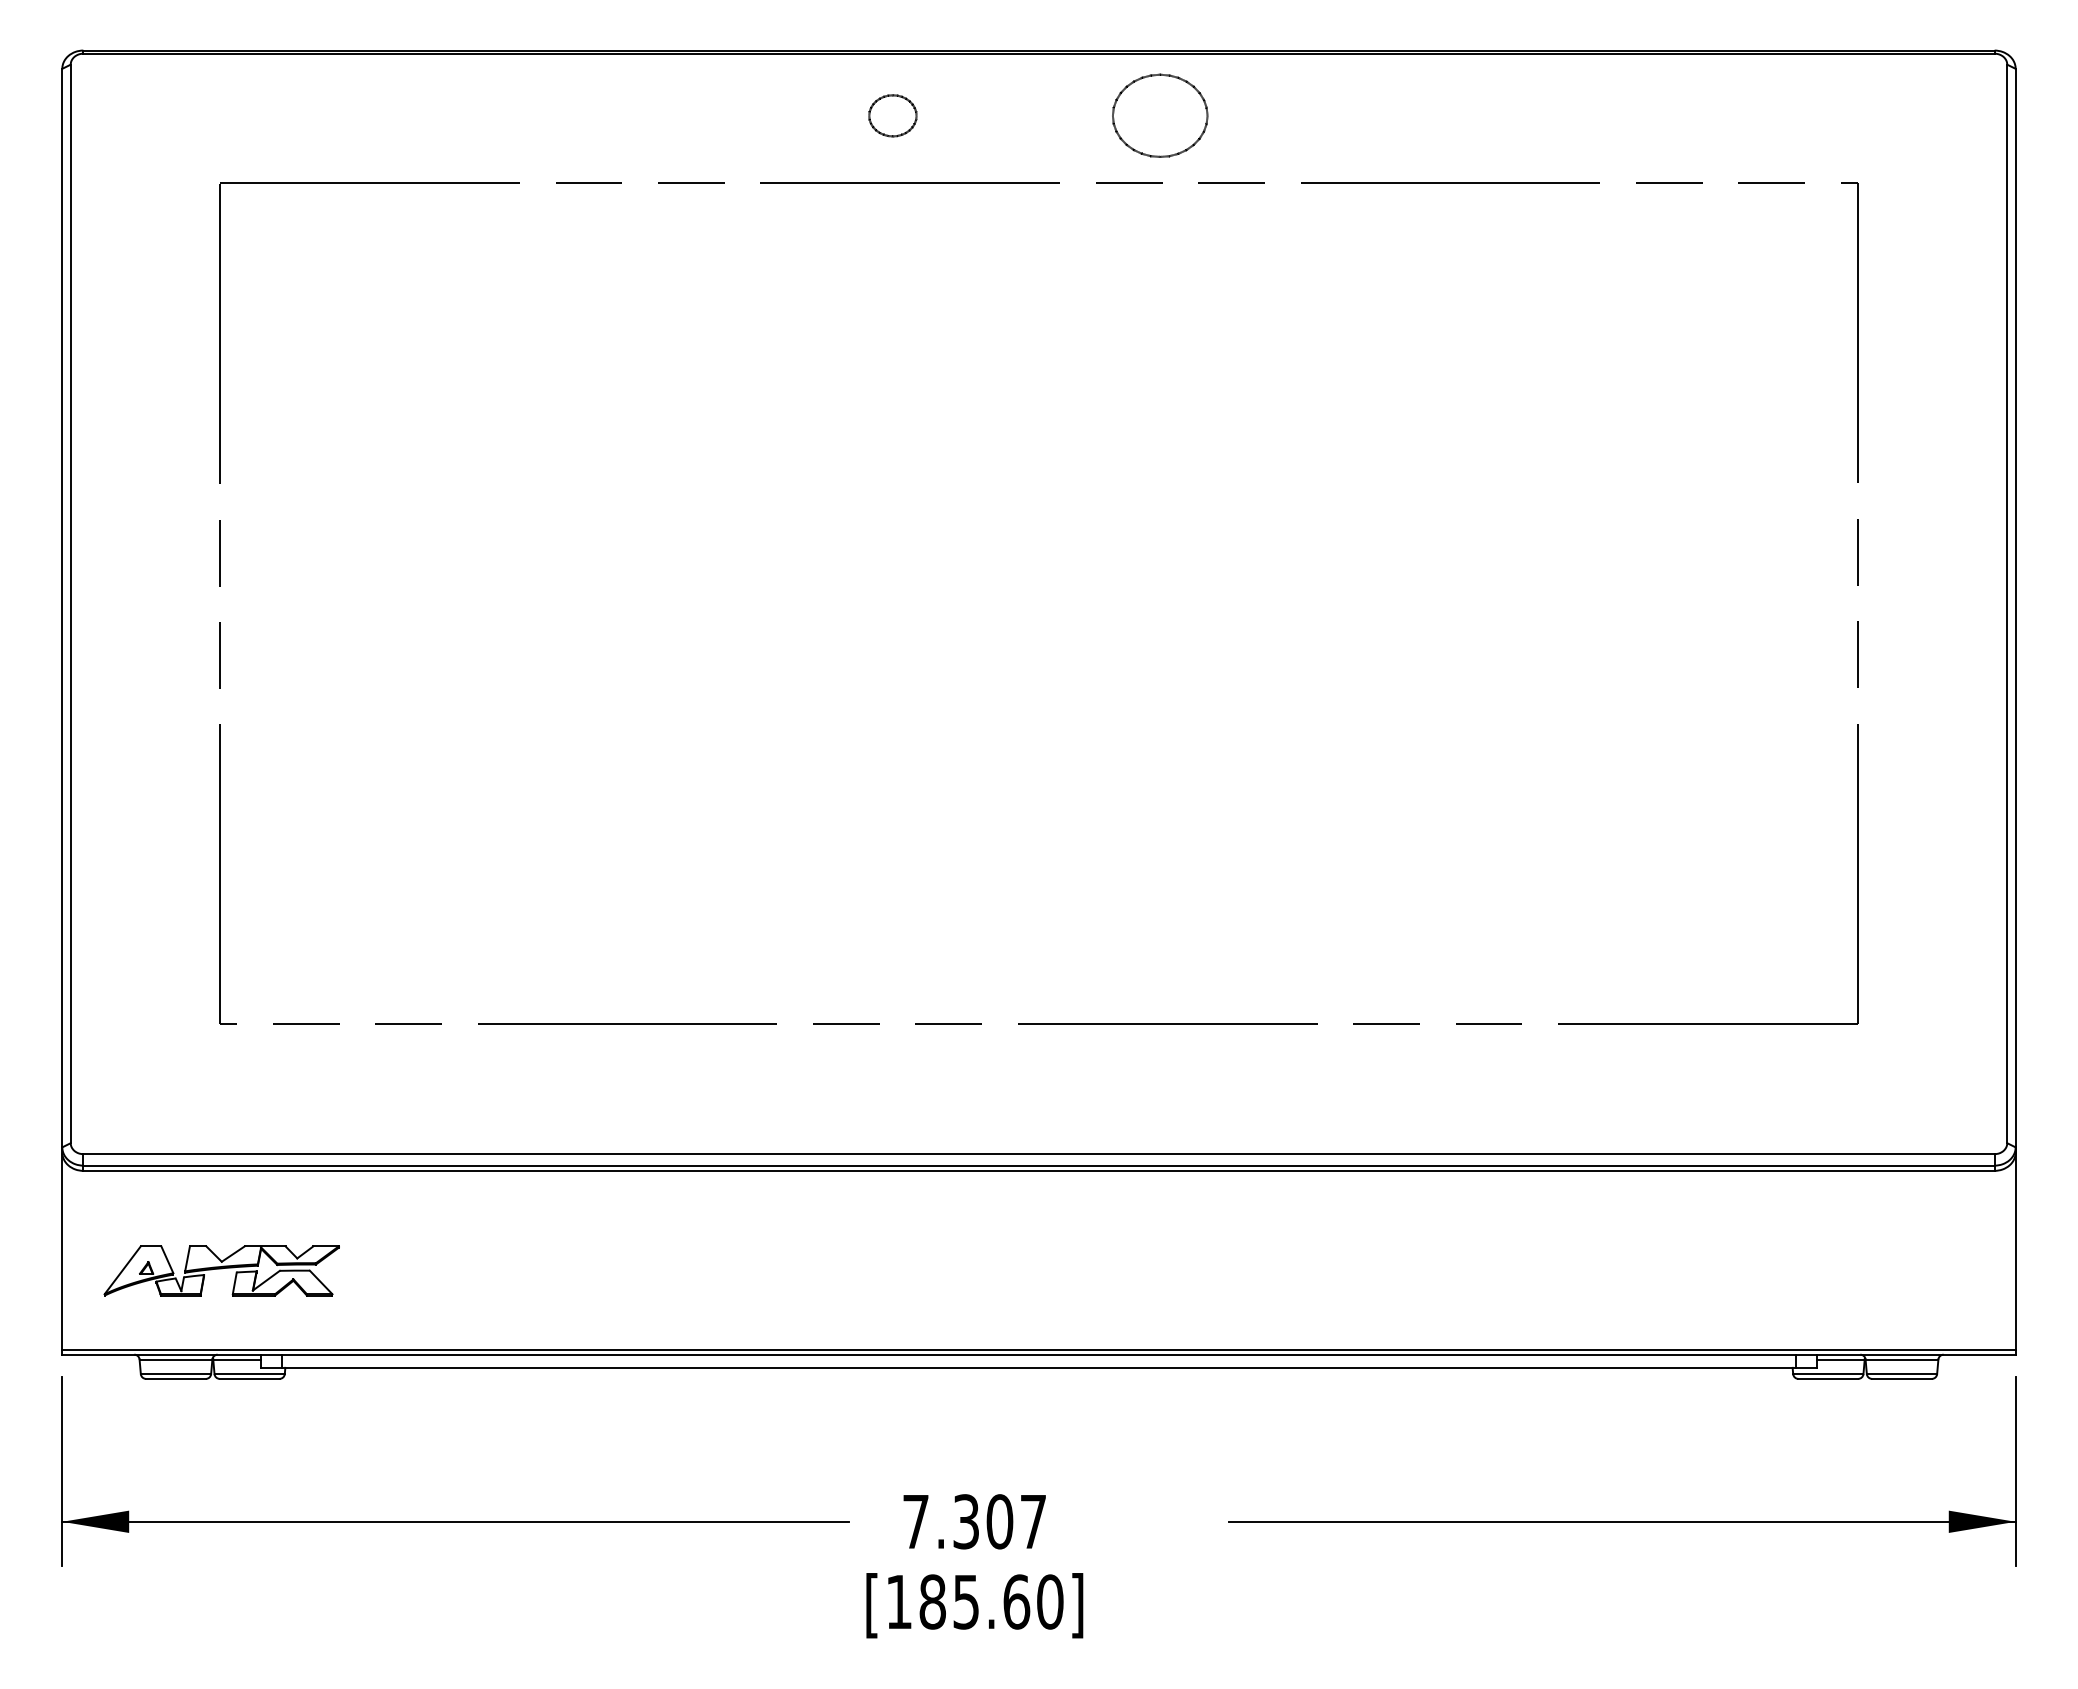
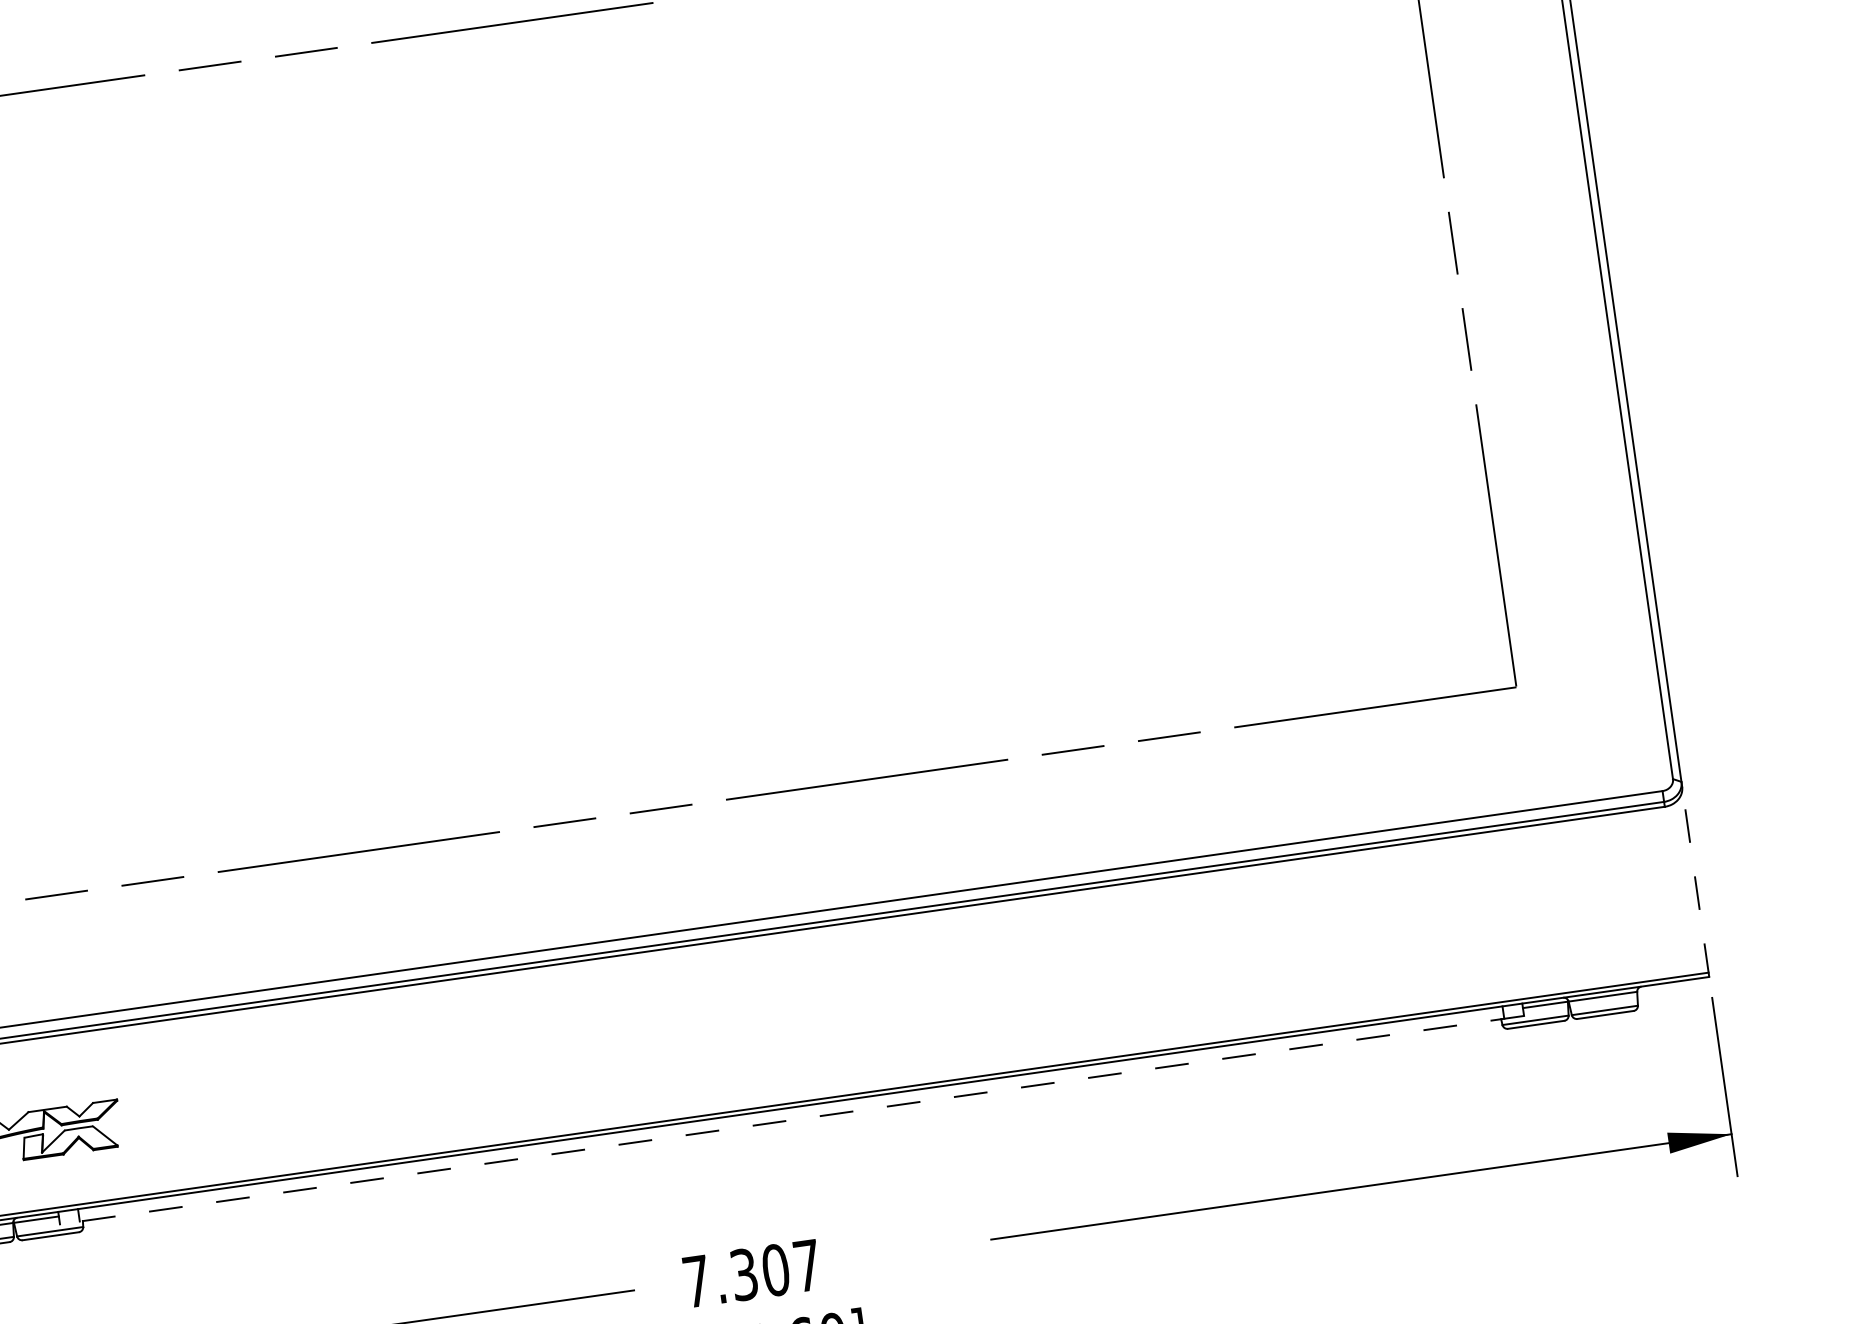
line: (2015, 1251) -> (1695, 879), solid -> dashed
line: (1038, 1367) -> (791, 1119), solid -> dashed

